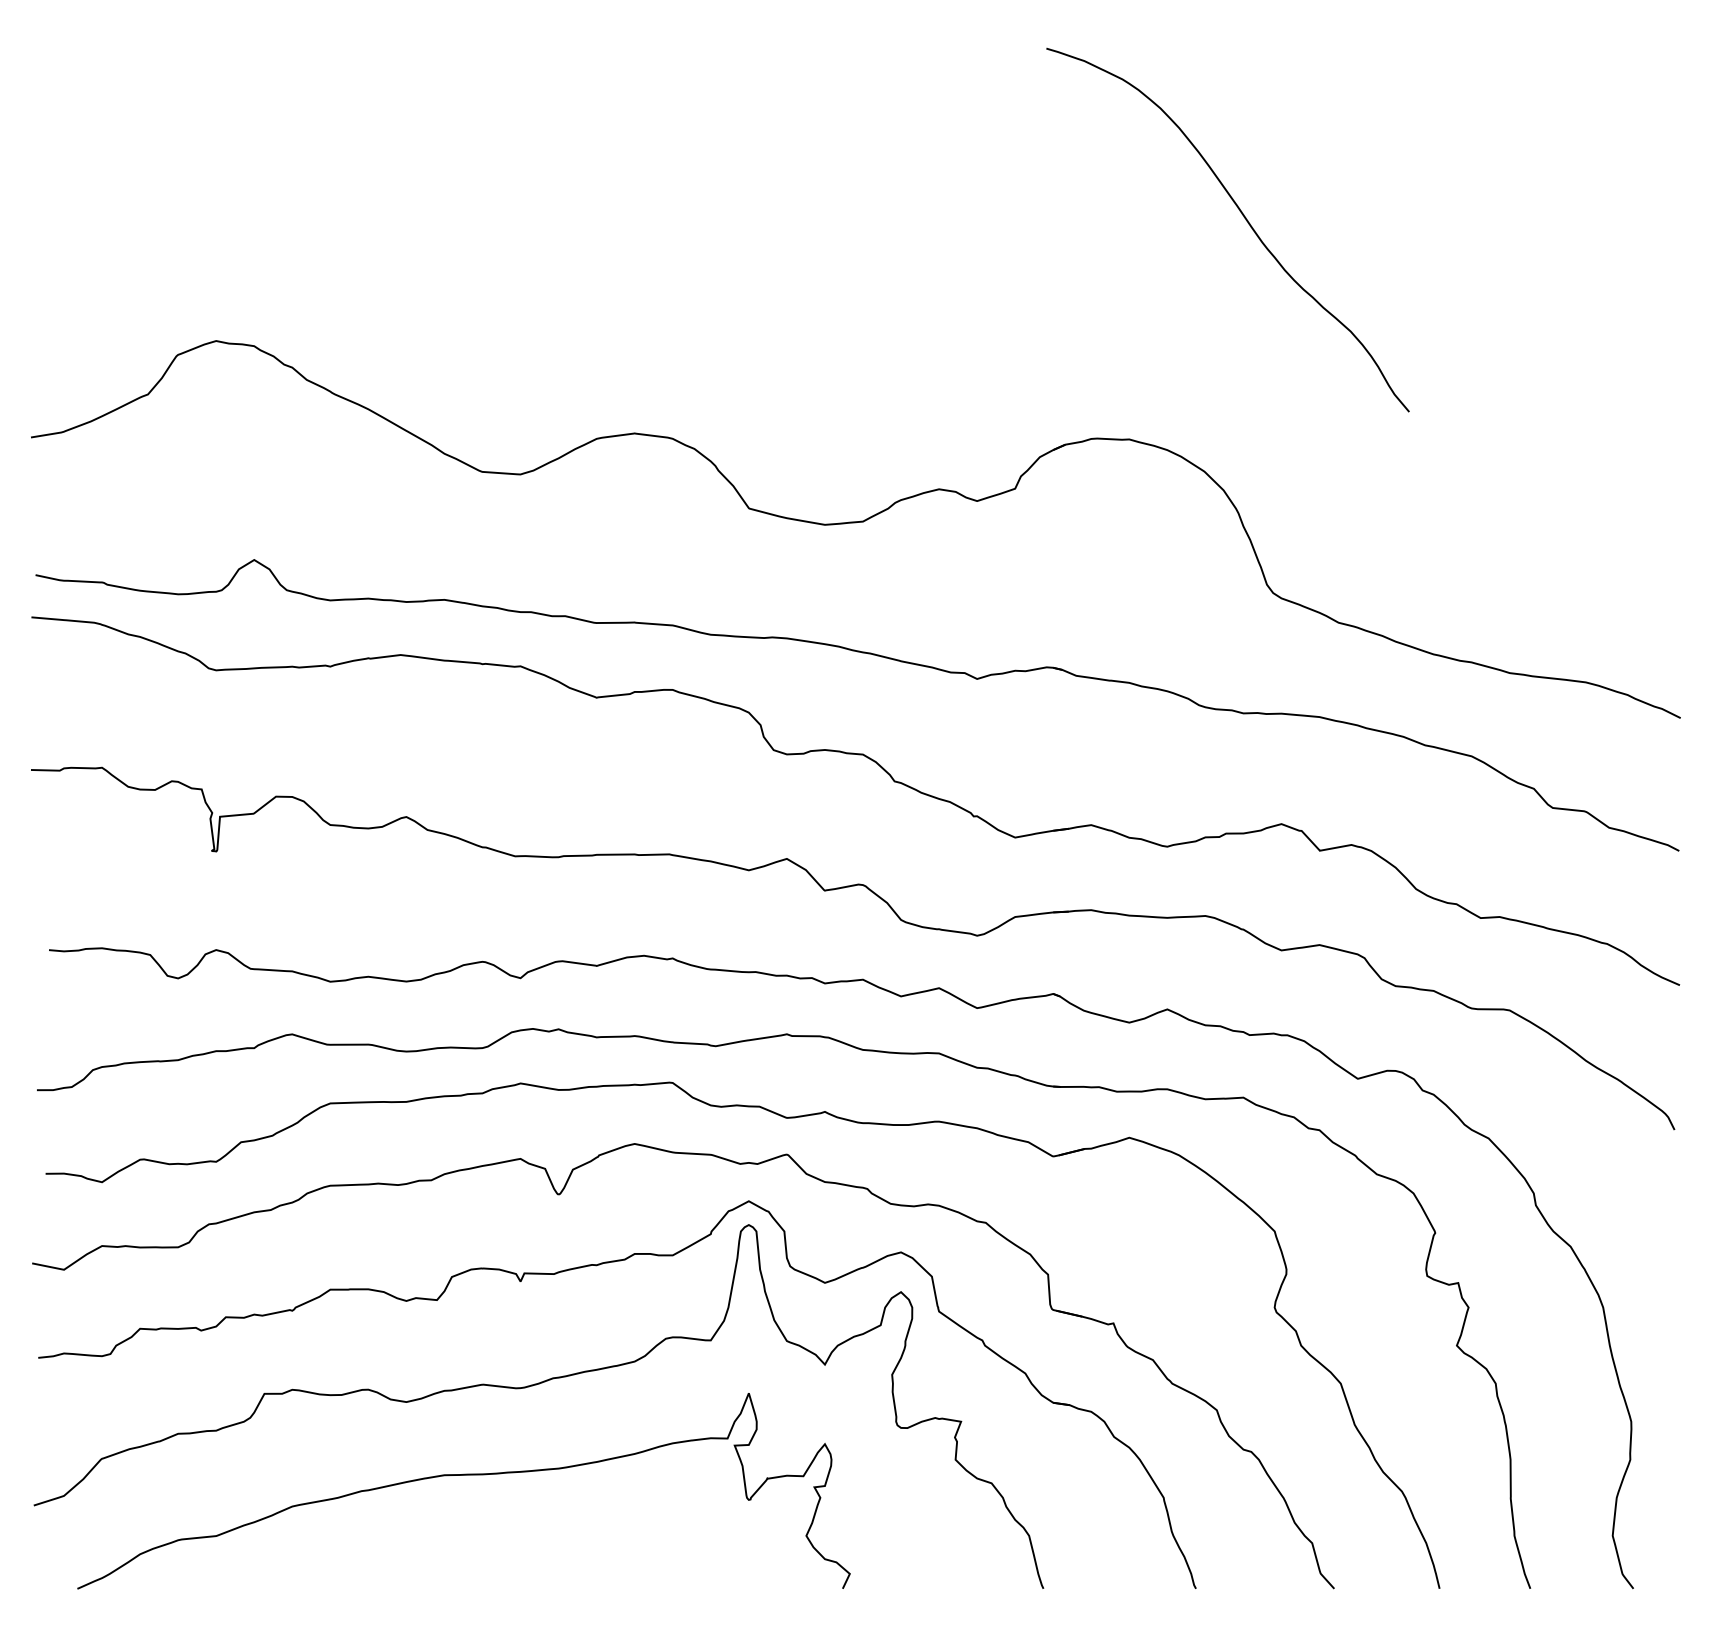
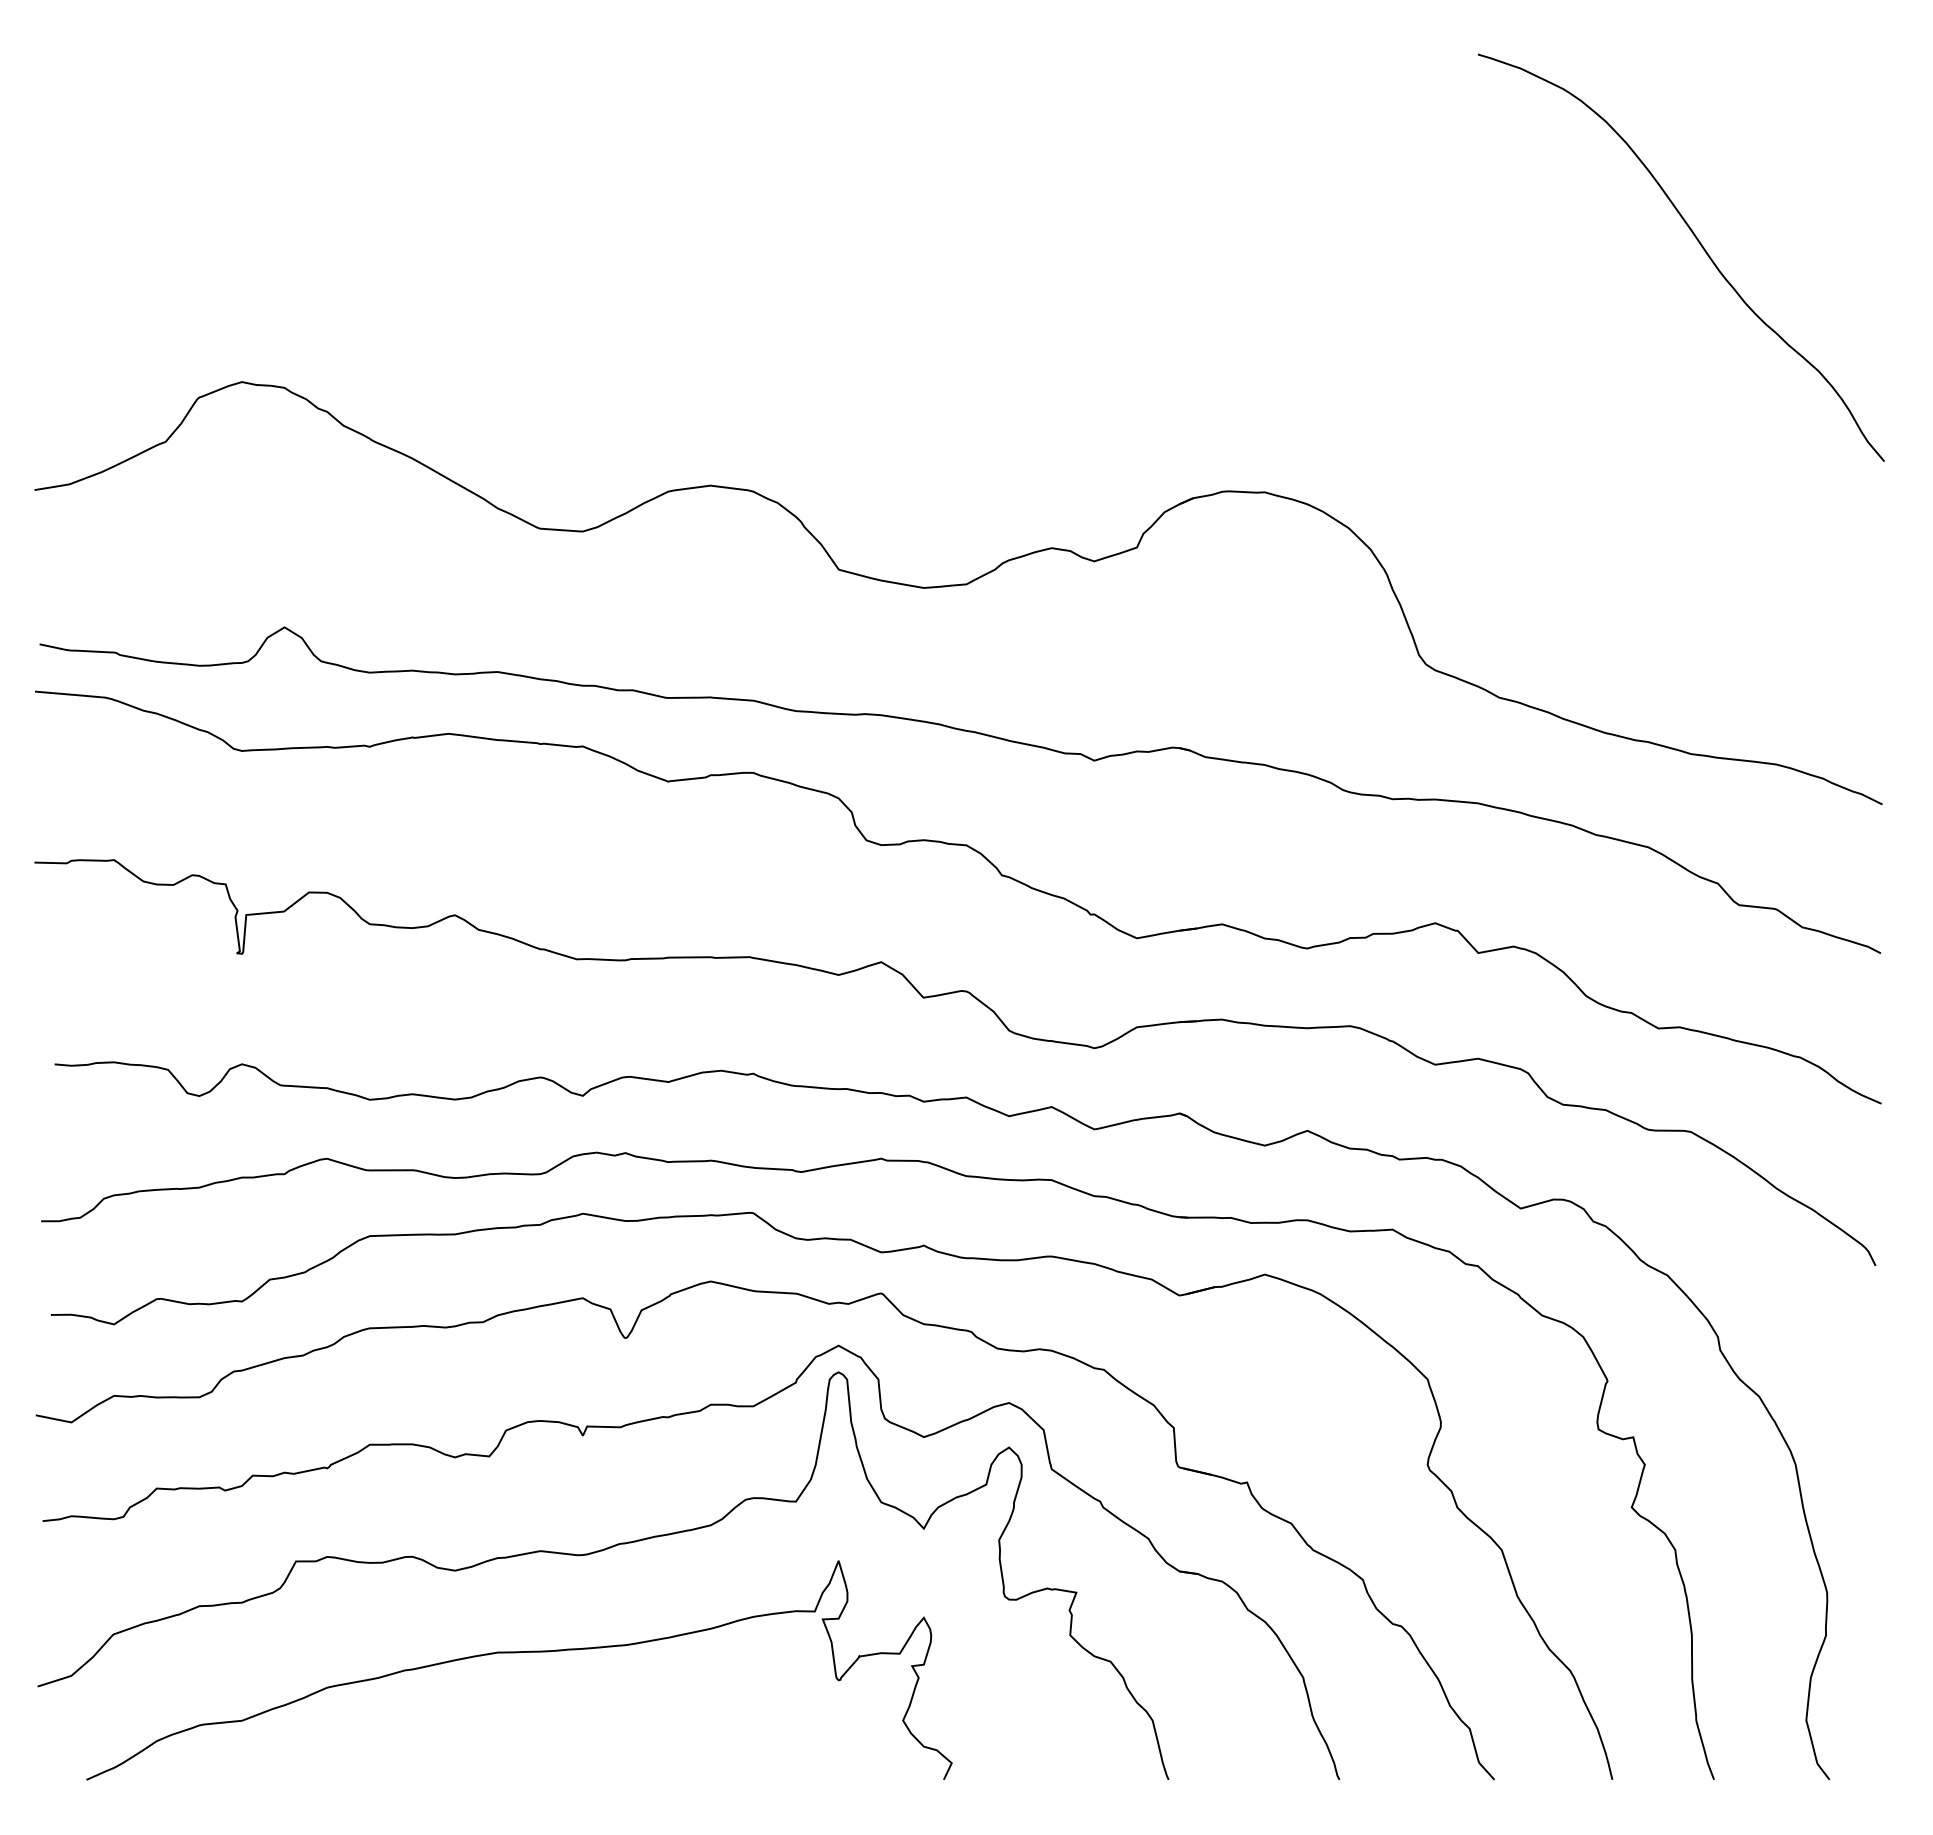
curve: (1244, 218) -> (1699, 244), moved

